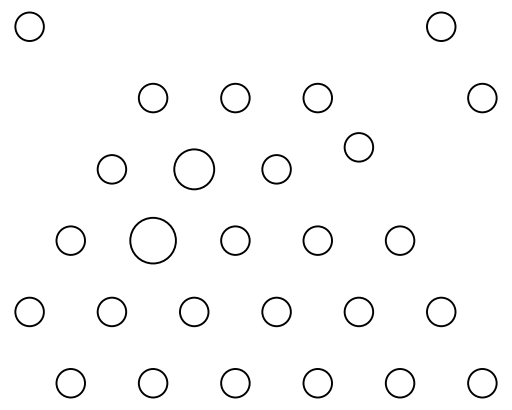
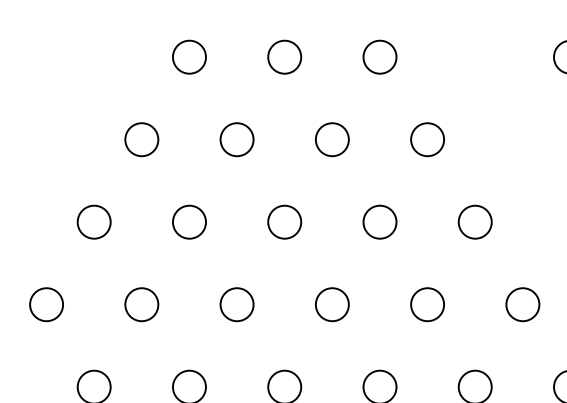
circle: (358, 147) -> (427, 139), moved
circle: (193, 169) -> (236, 139), size x0.71
circle: (152, 240) -> (188, 222), size x0.62

